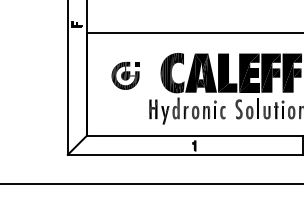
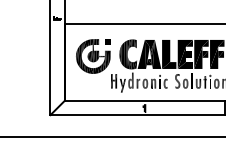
part: (125, 75) -> (93, 56), size x1.67

